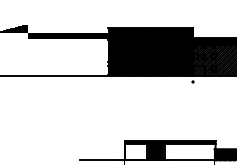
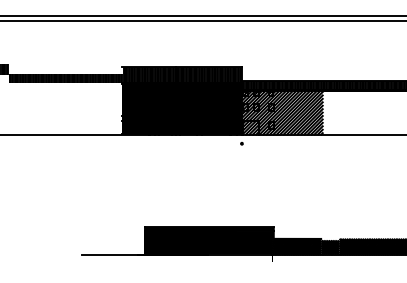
fill: (170, 151) -> (209, 242), added

